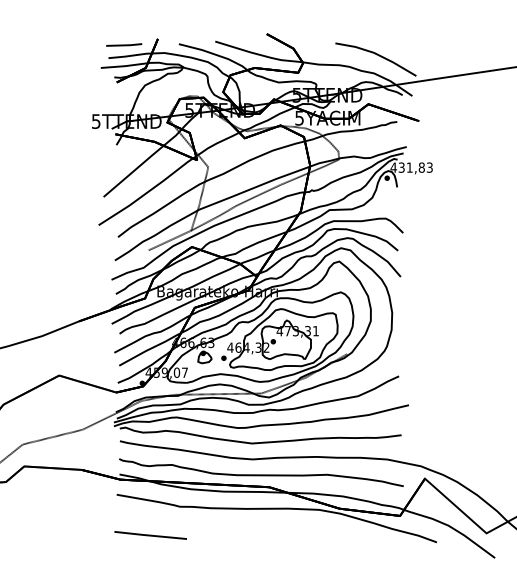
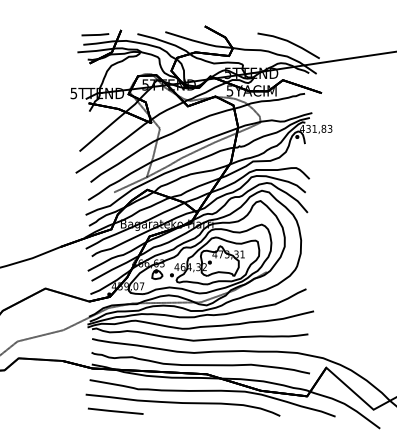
curve: (237, 525) -> (182, 403), added

